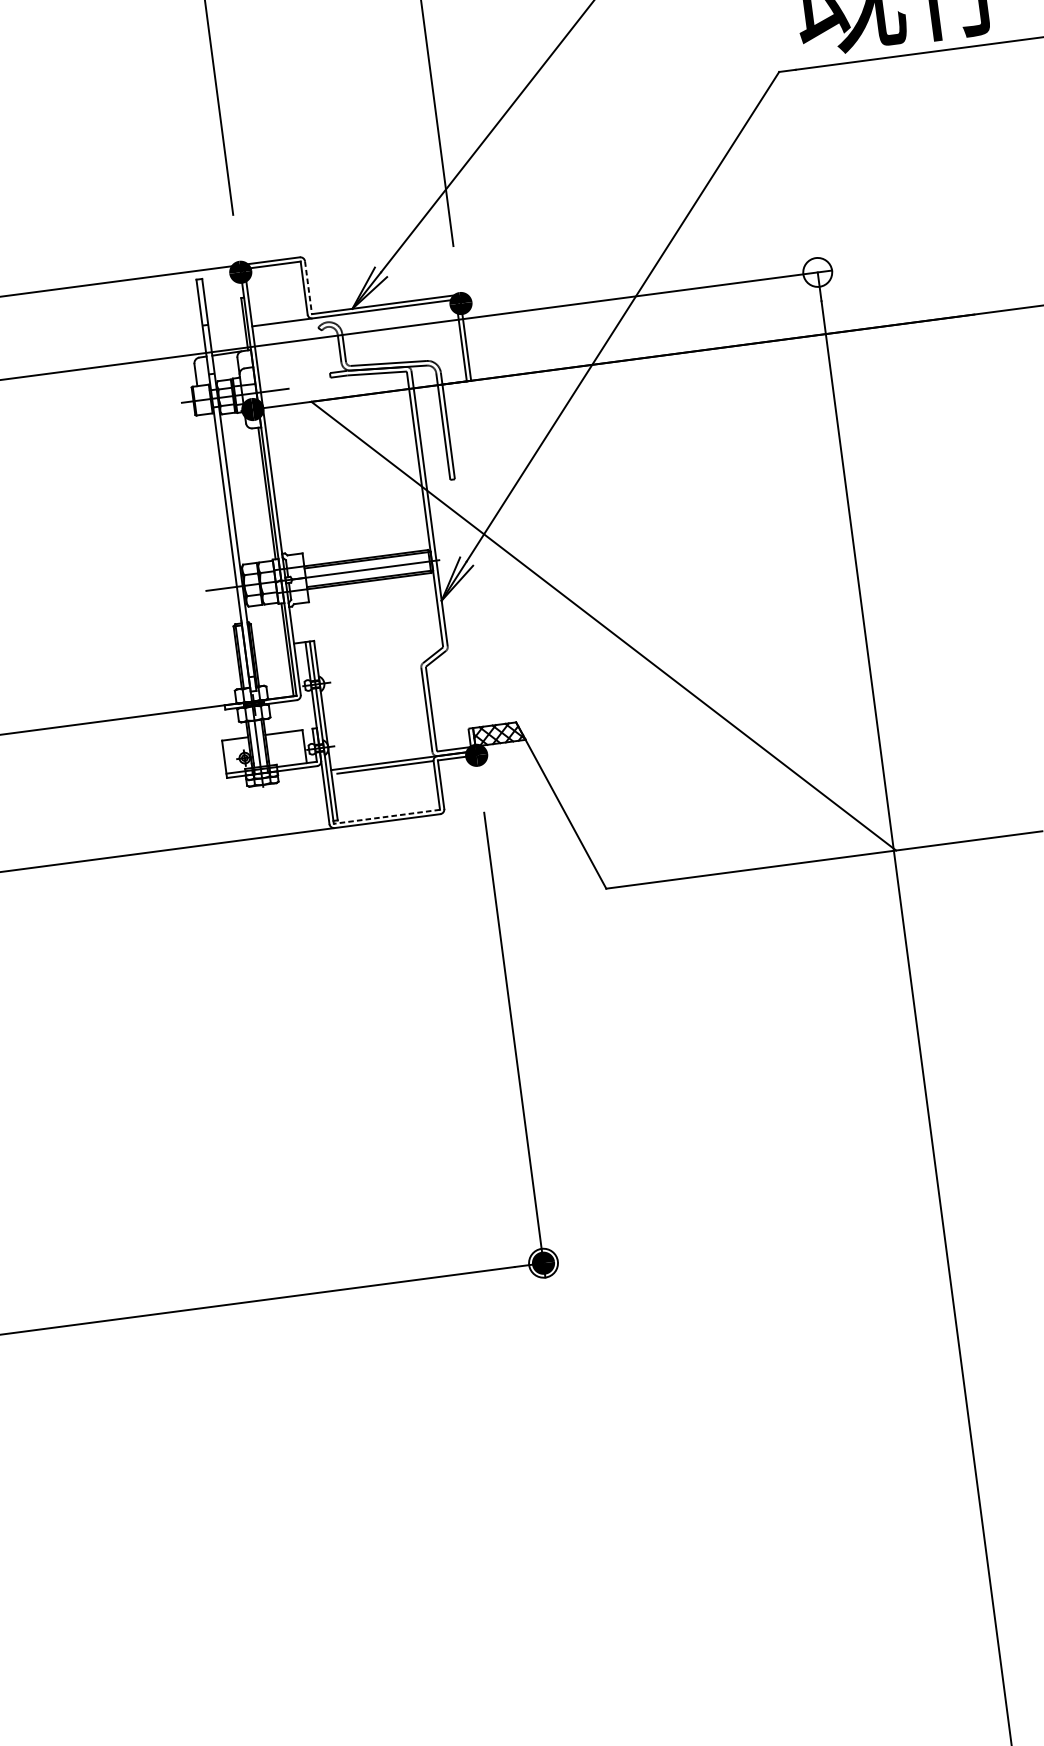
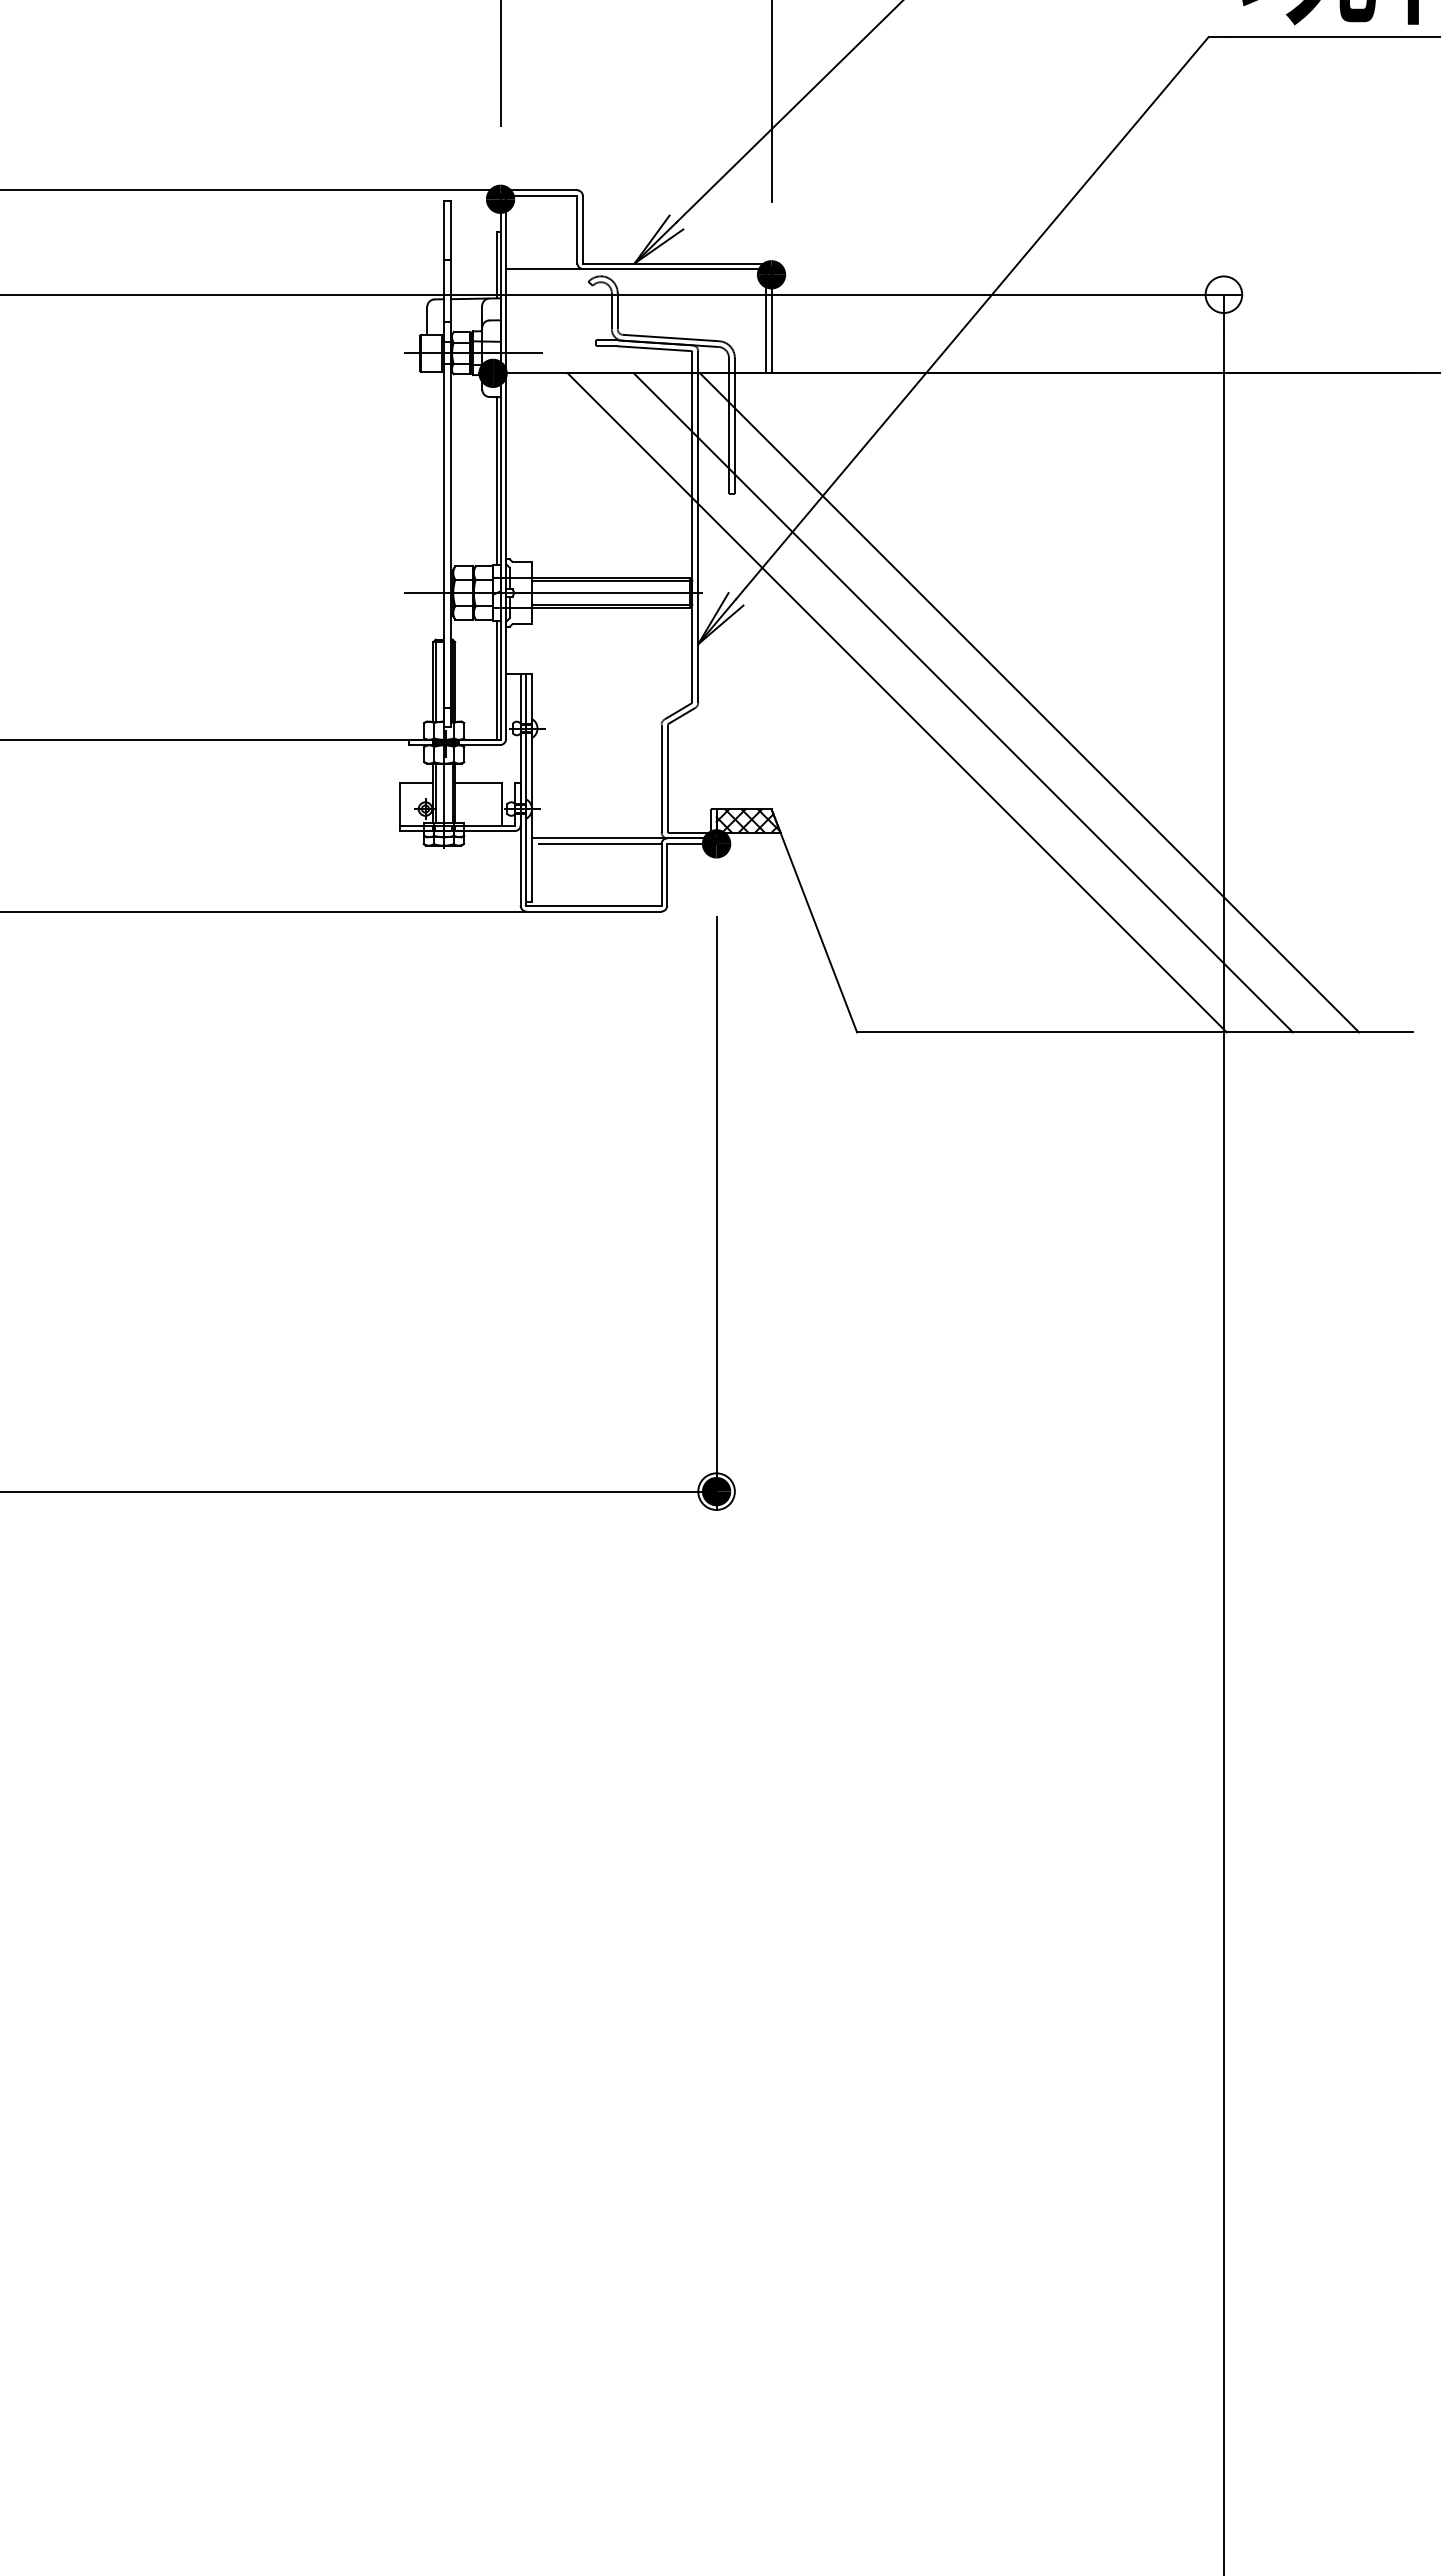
line: (308, 287) -> (582, 229), dashed -> solid
line: (707, 612) -> (1029, 702), added
line: (654, 619) -> (962, 702), added
line: (386, 817) -> (593, 906), dashed -> solid

